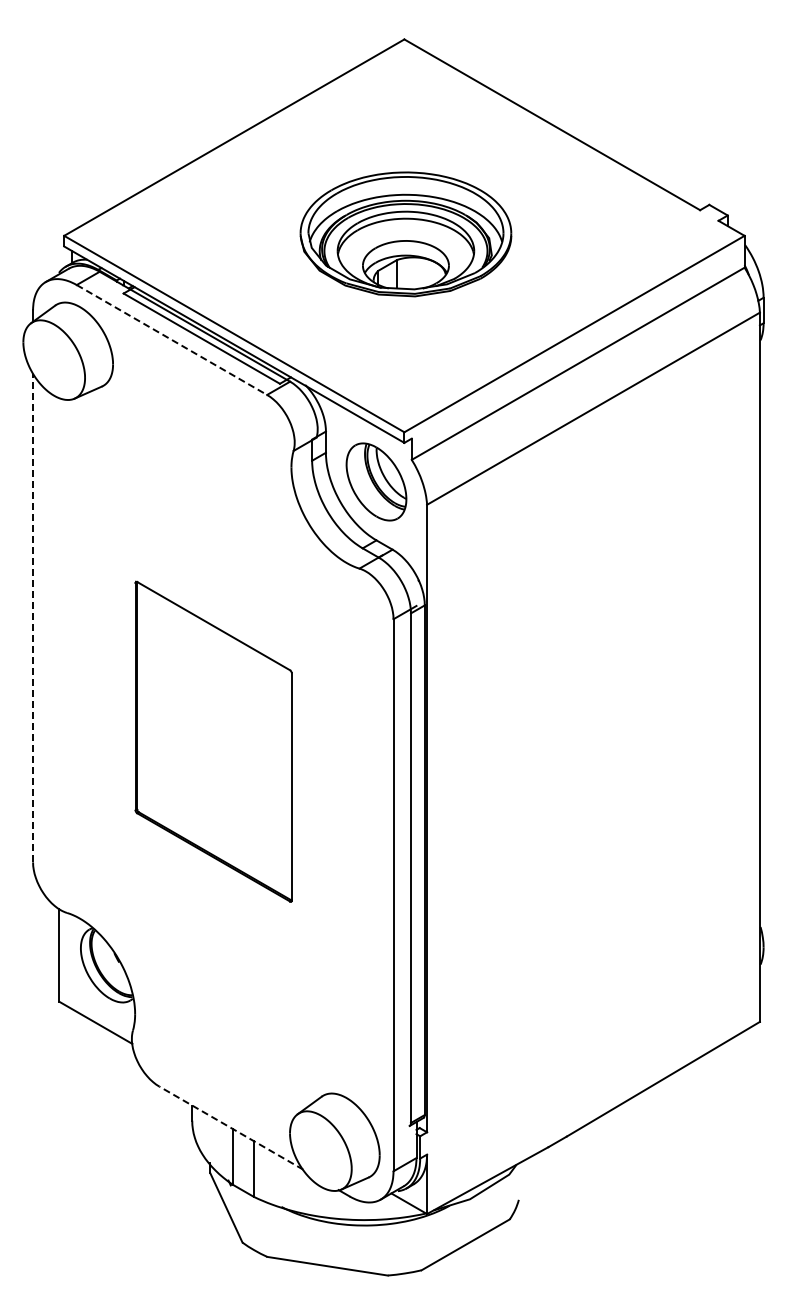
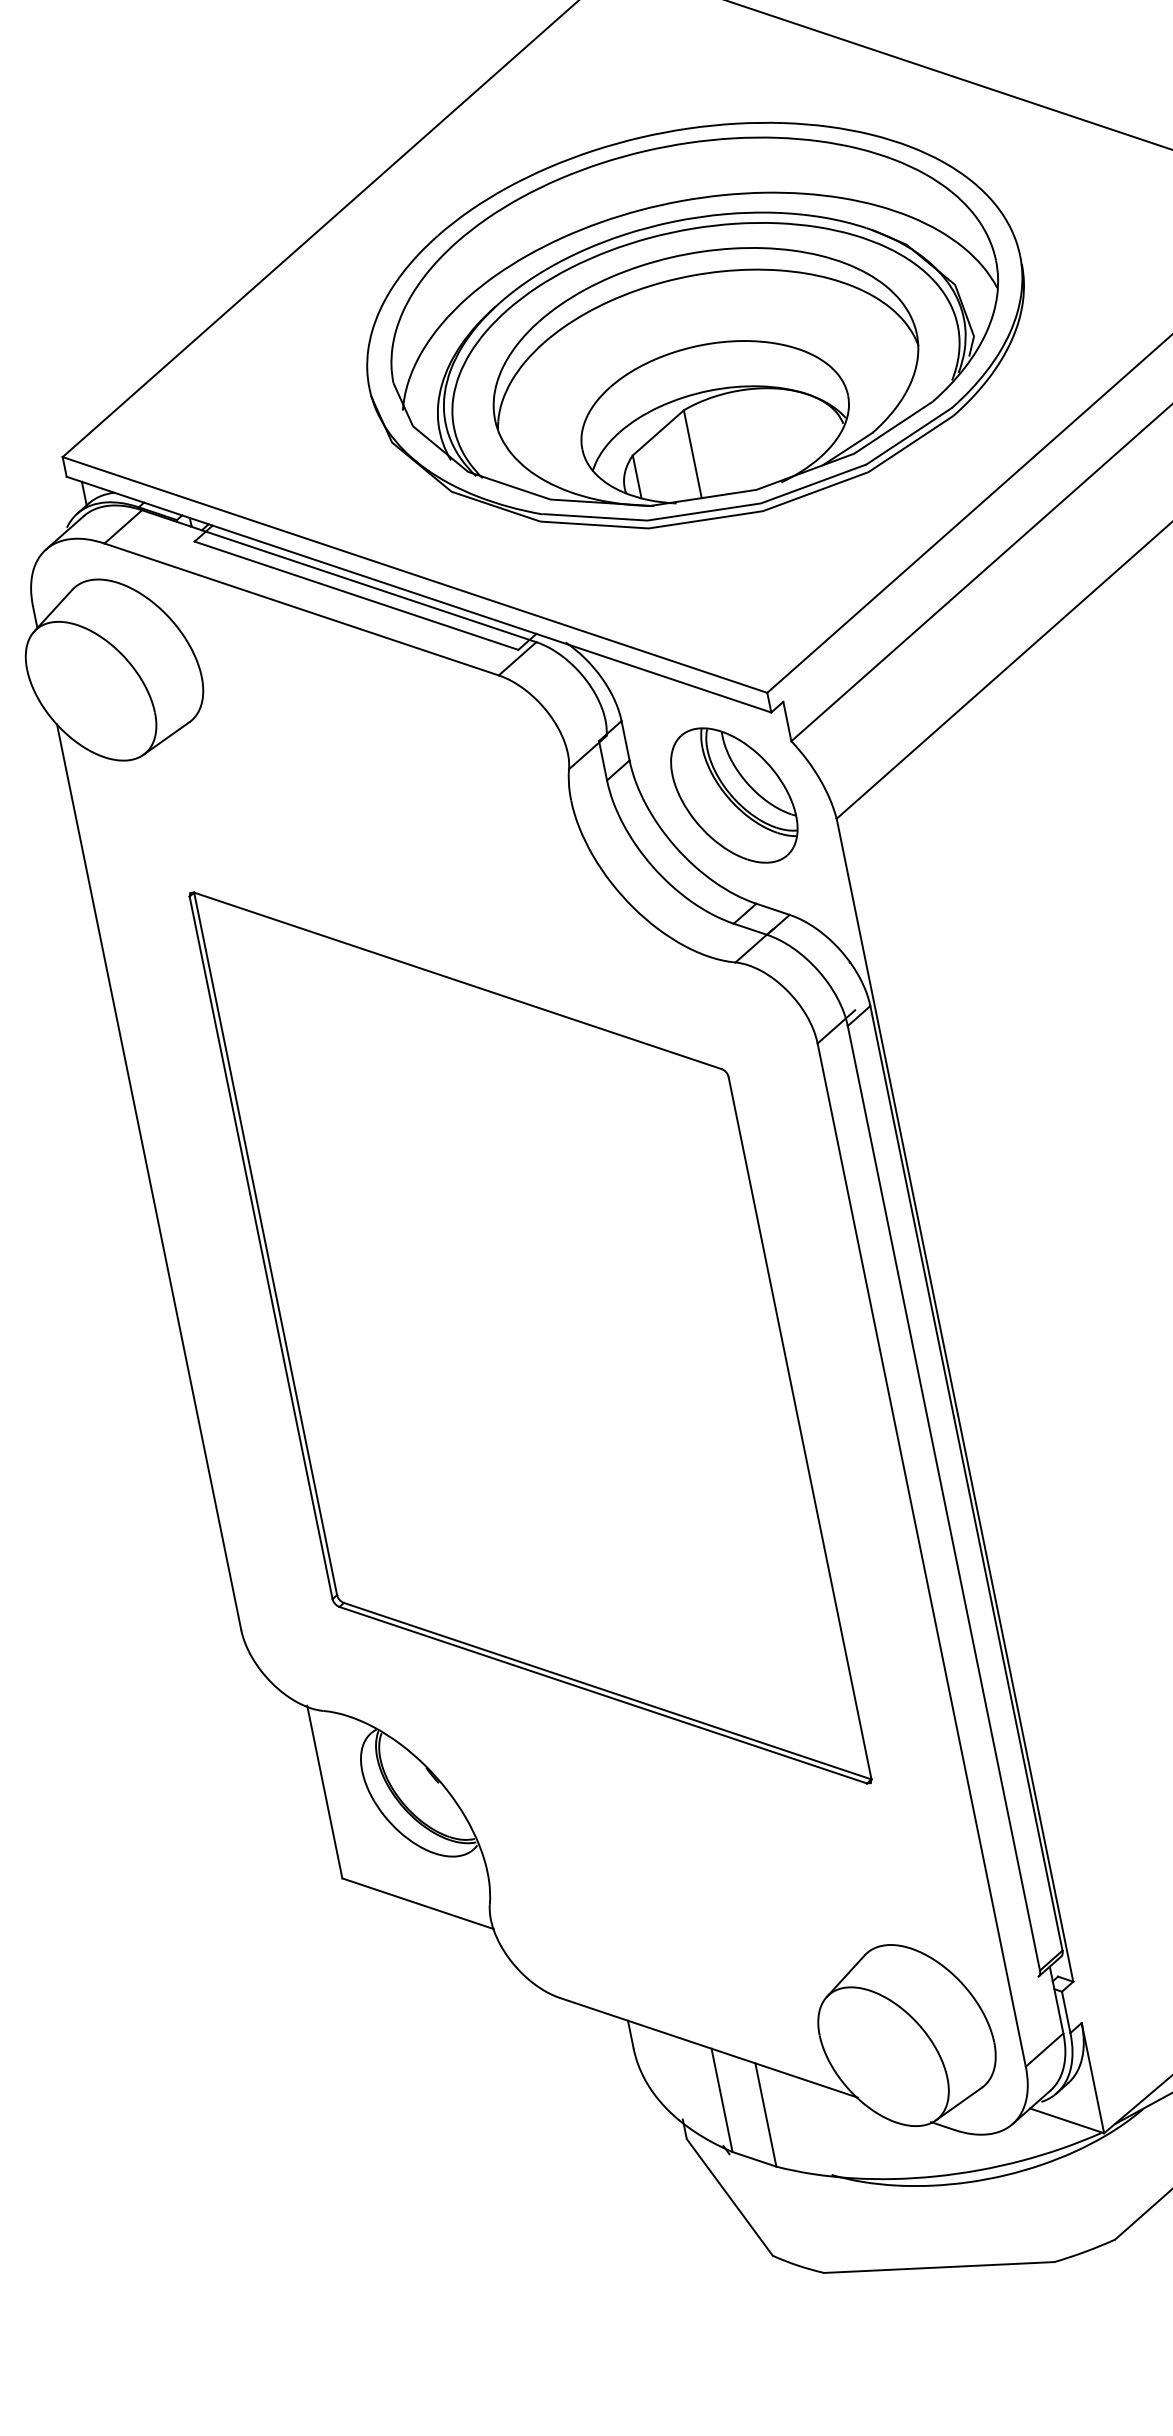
part: (405, 234) -> (694, 325), size x1.67
line: (171, 340) -> (301, 610), dashed -> solid
line: (33, 617) -> (149, 1176), dashed -> solid
part: (213, 741) -> (530, 1337), size x1.67
line: (230, 1127) -> (707, 2046), dashed -> solid

